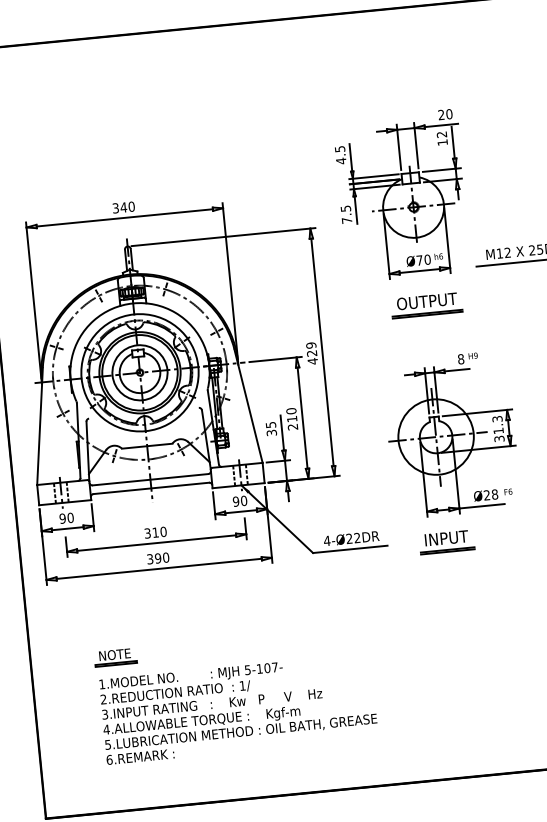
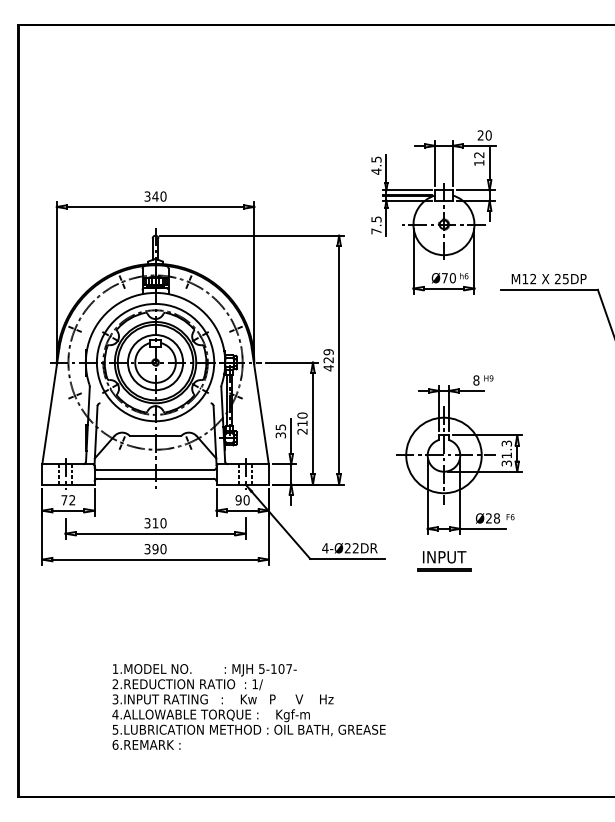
part: (426, 305) -> (447, 323), removed
text: (66, 518) -> (68, 500), 90 -> 72
part: (115, 657) -> (103, 643), removed
text: (238, 708) -> (248, 706), moved

